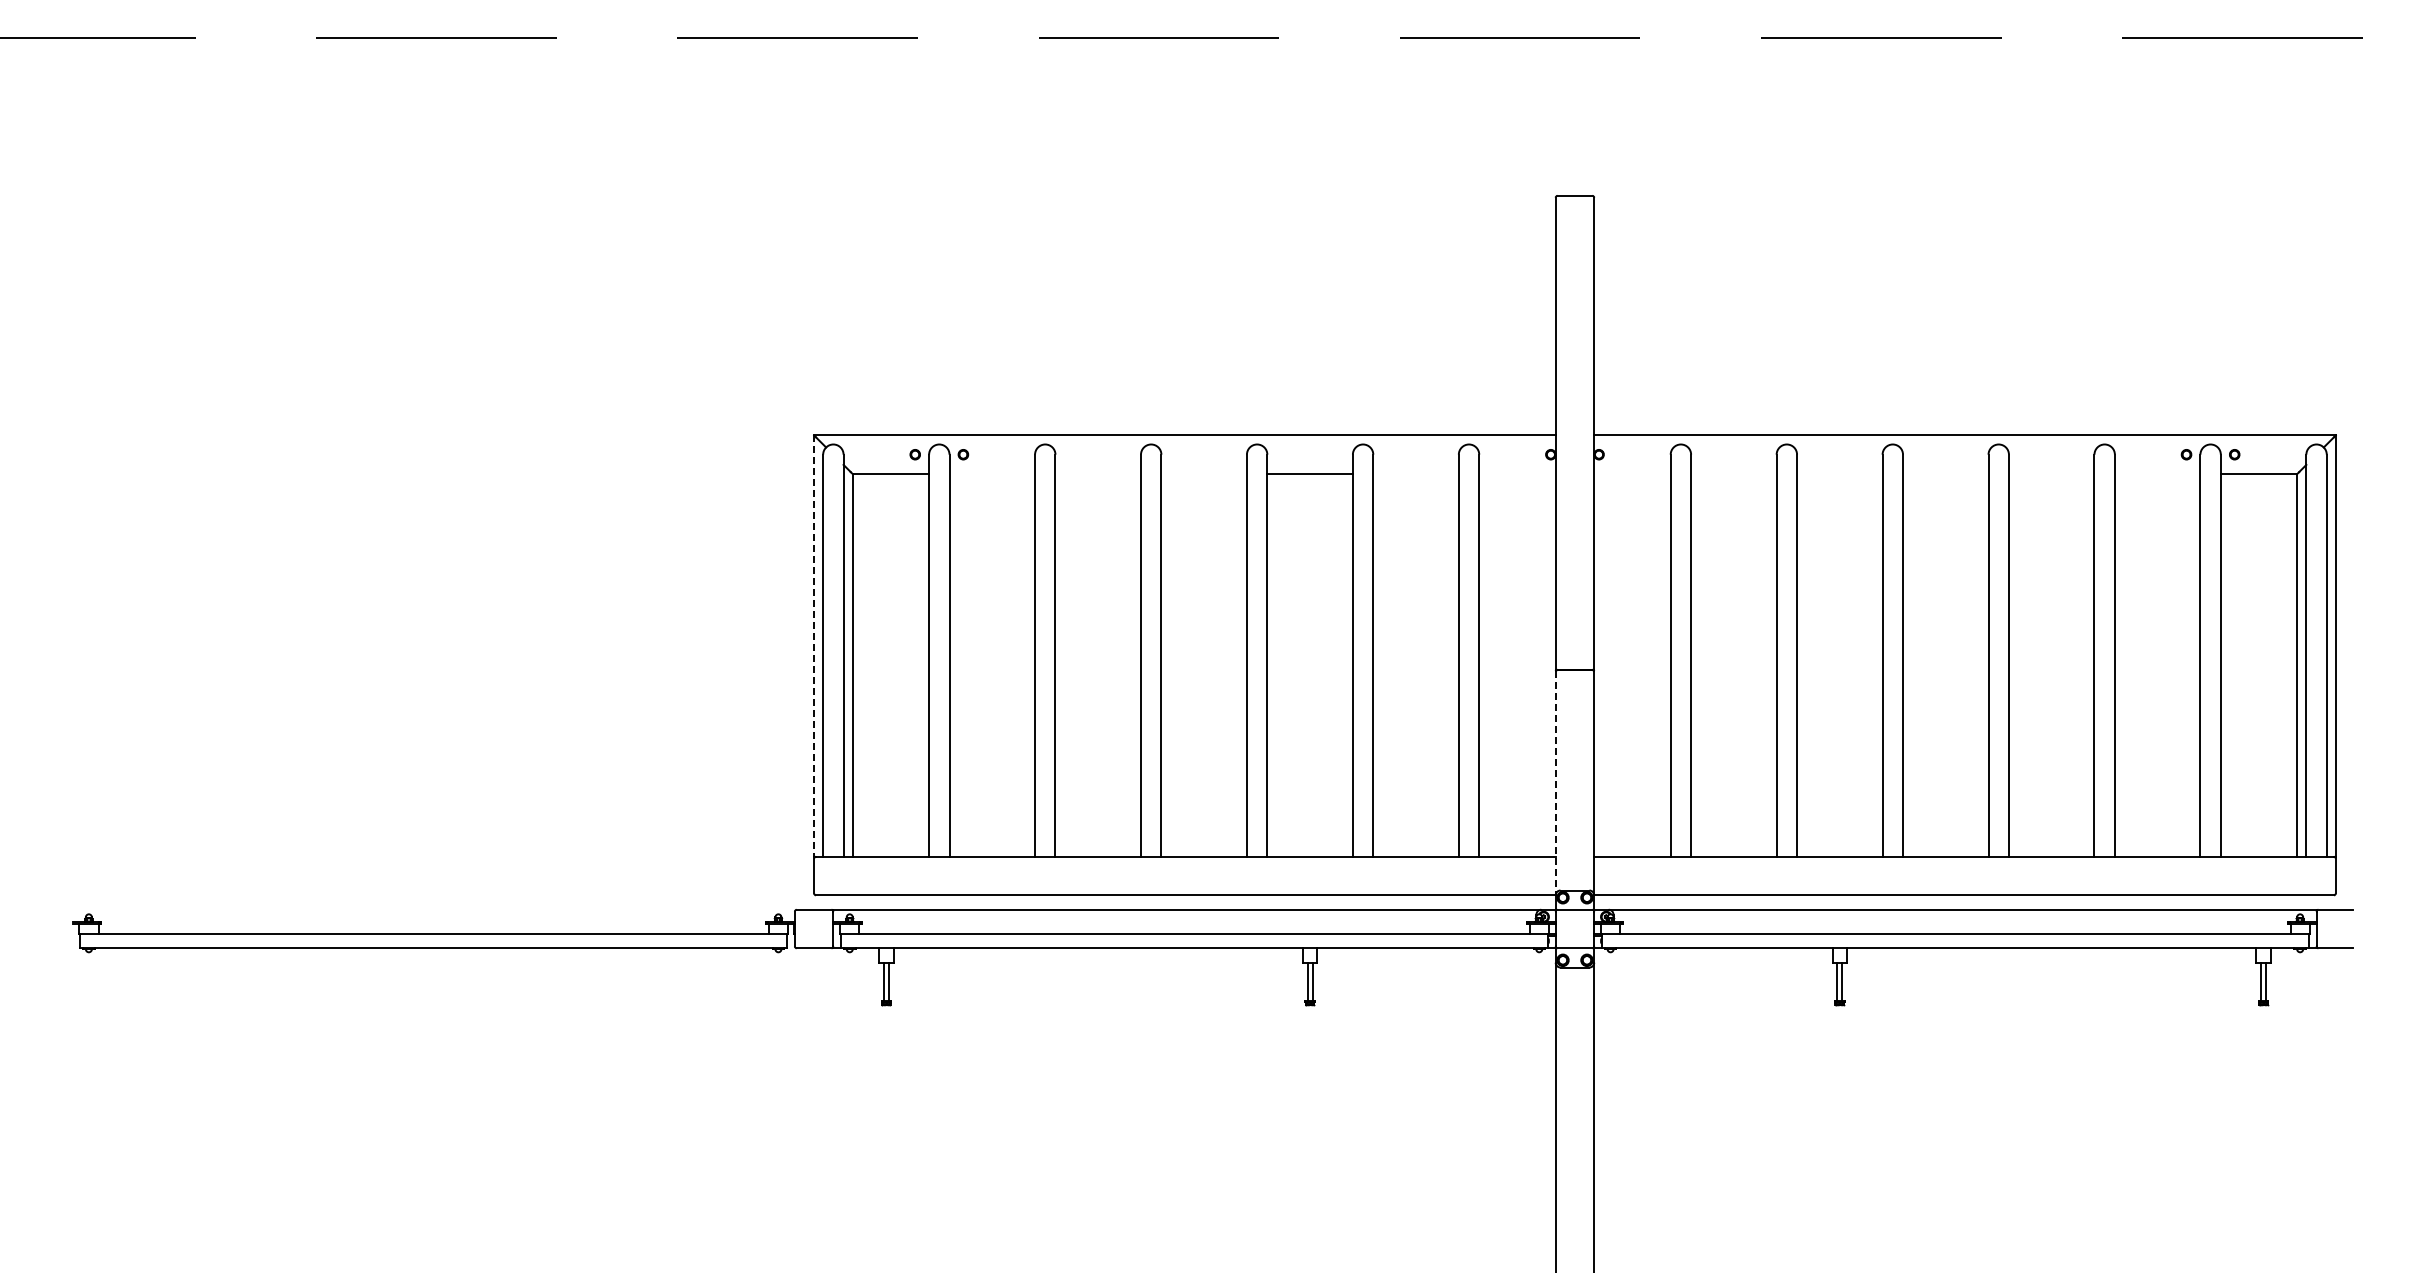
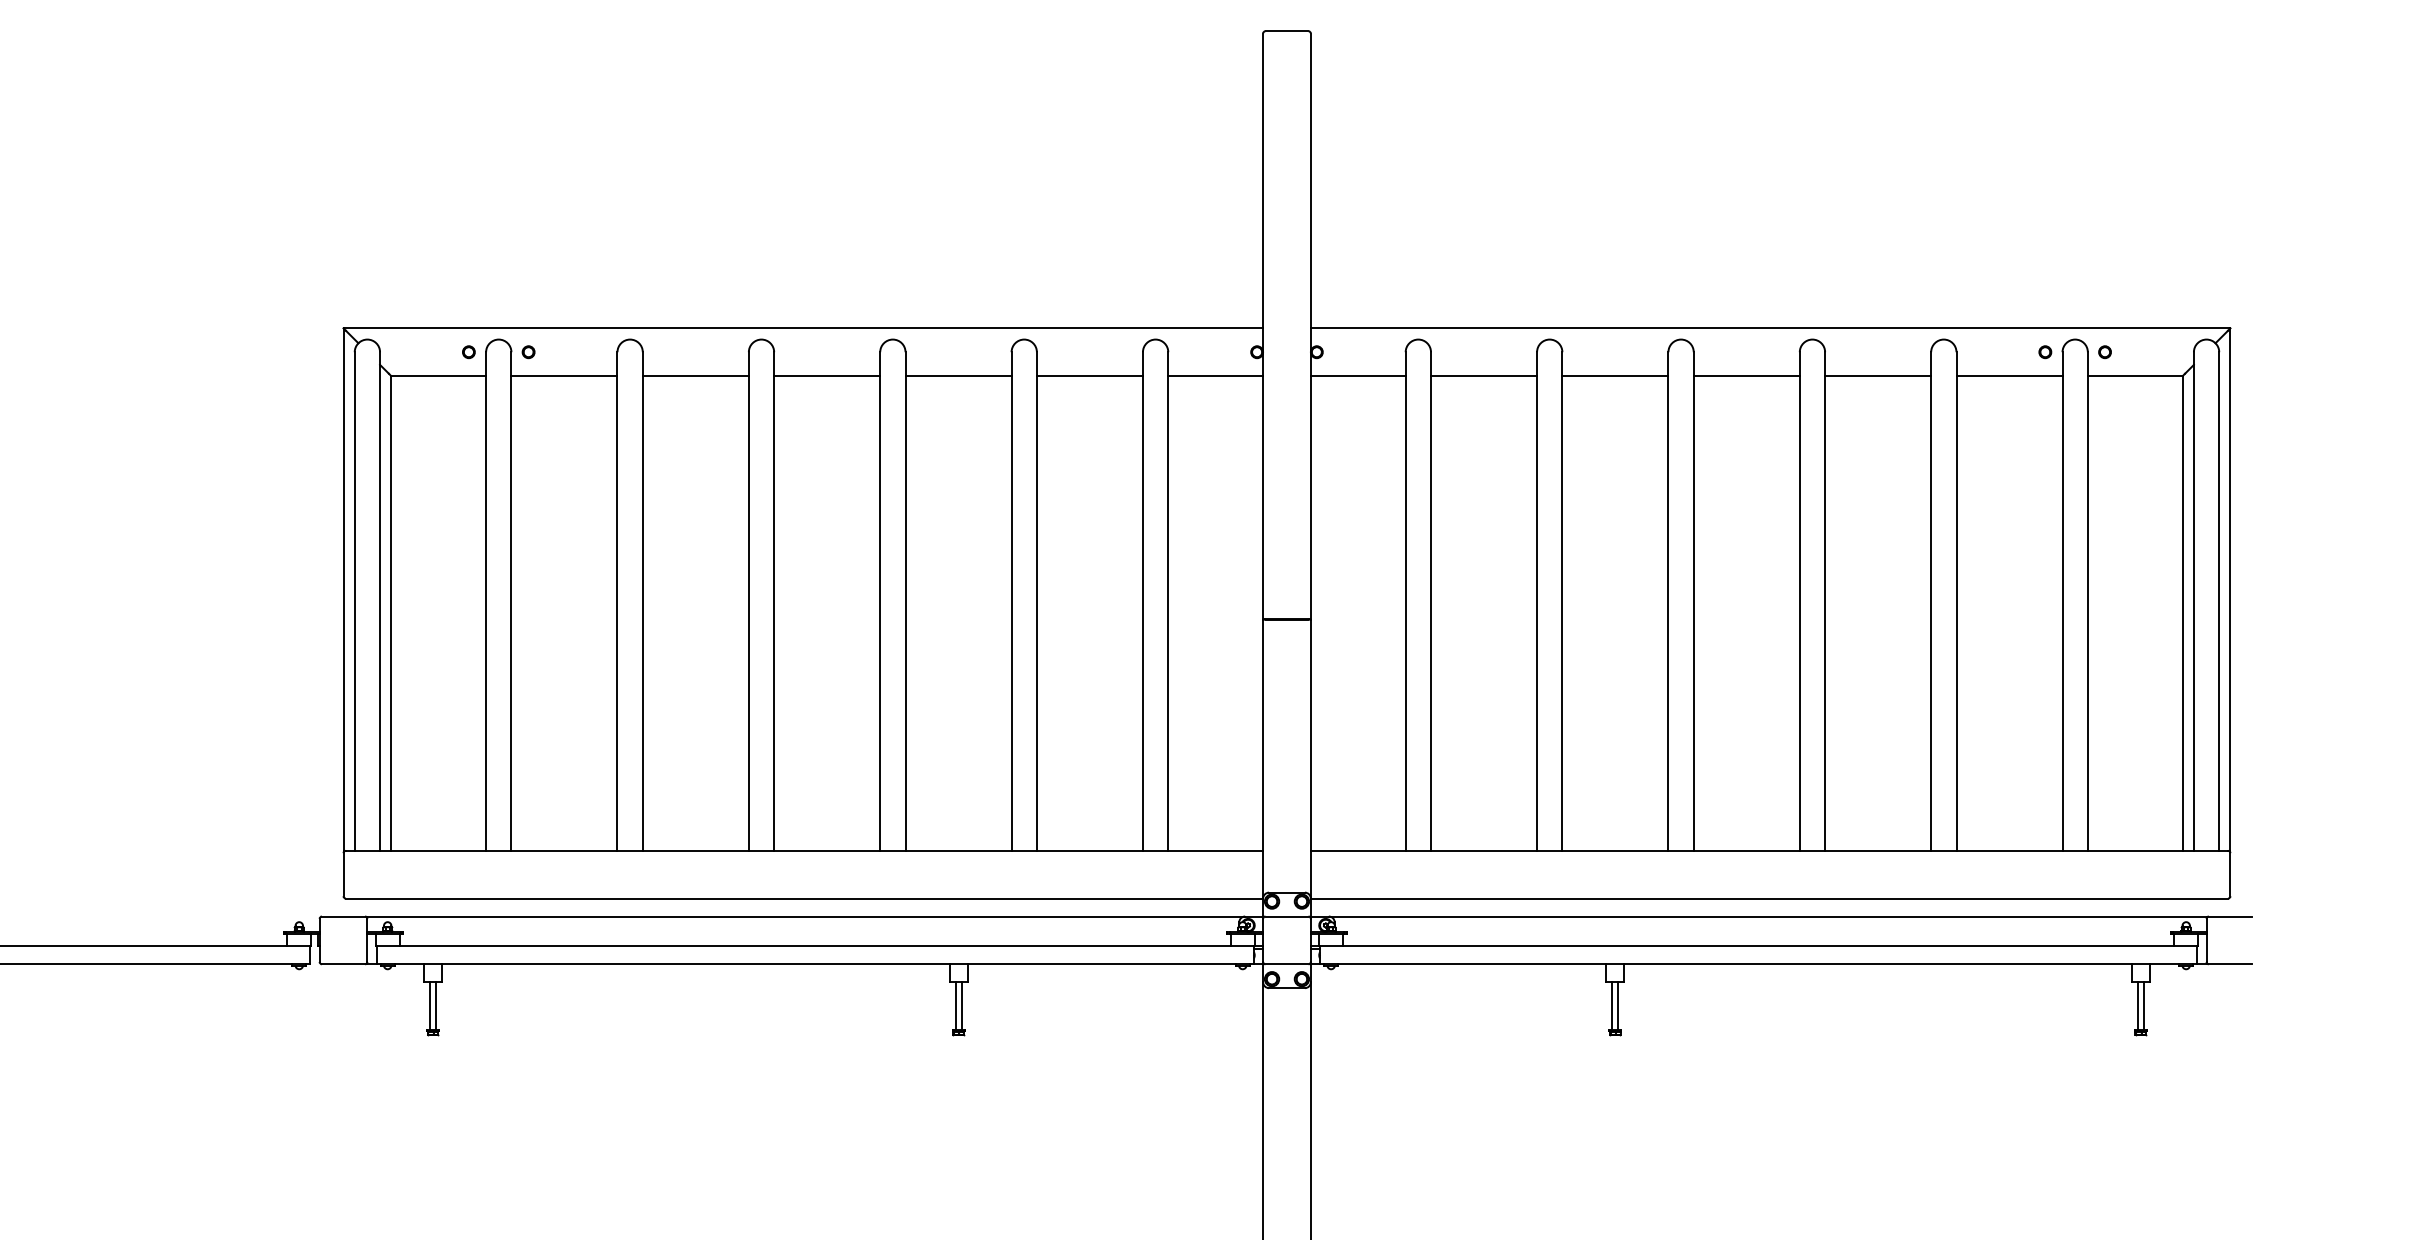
line: (992, 473) -> (564, 375), added
line: (1098, 473) -> (696, 375), added
line: (1203, 473) -> (826, 375), added
line: (1415, 473) -> (1089, 375), added
line: (1517, 473) -> (1215, 375), added
line: (1632, 473) -> (1358, 375), added
line: (1733, 473) -> (1483, 375), added
line: (1839, 473) -> (1614, 375), added
line: (1945, 473) -> (1746, 375), added
line: (2051, 473) -> (1877, 375), added
line: (2157, 473) -> (2009, 375), added
line: (814, 646) -> (343, 590), dashed -> solid
line: (1555, 783) -> (1262, 759), dashed -> solid

